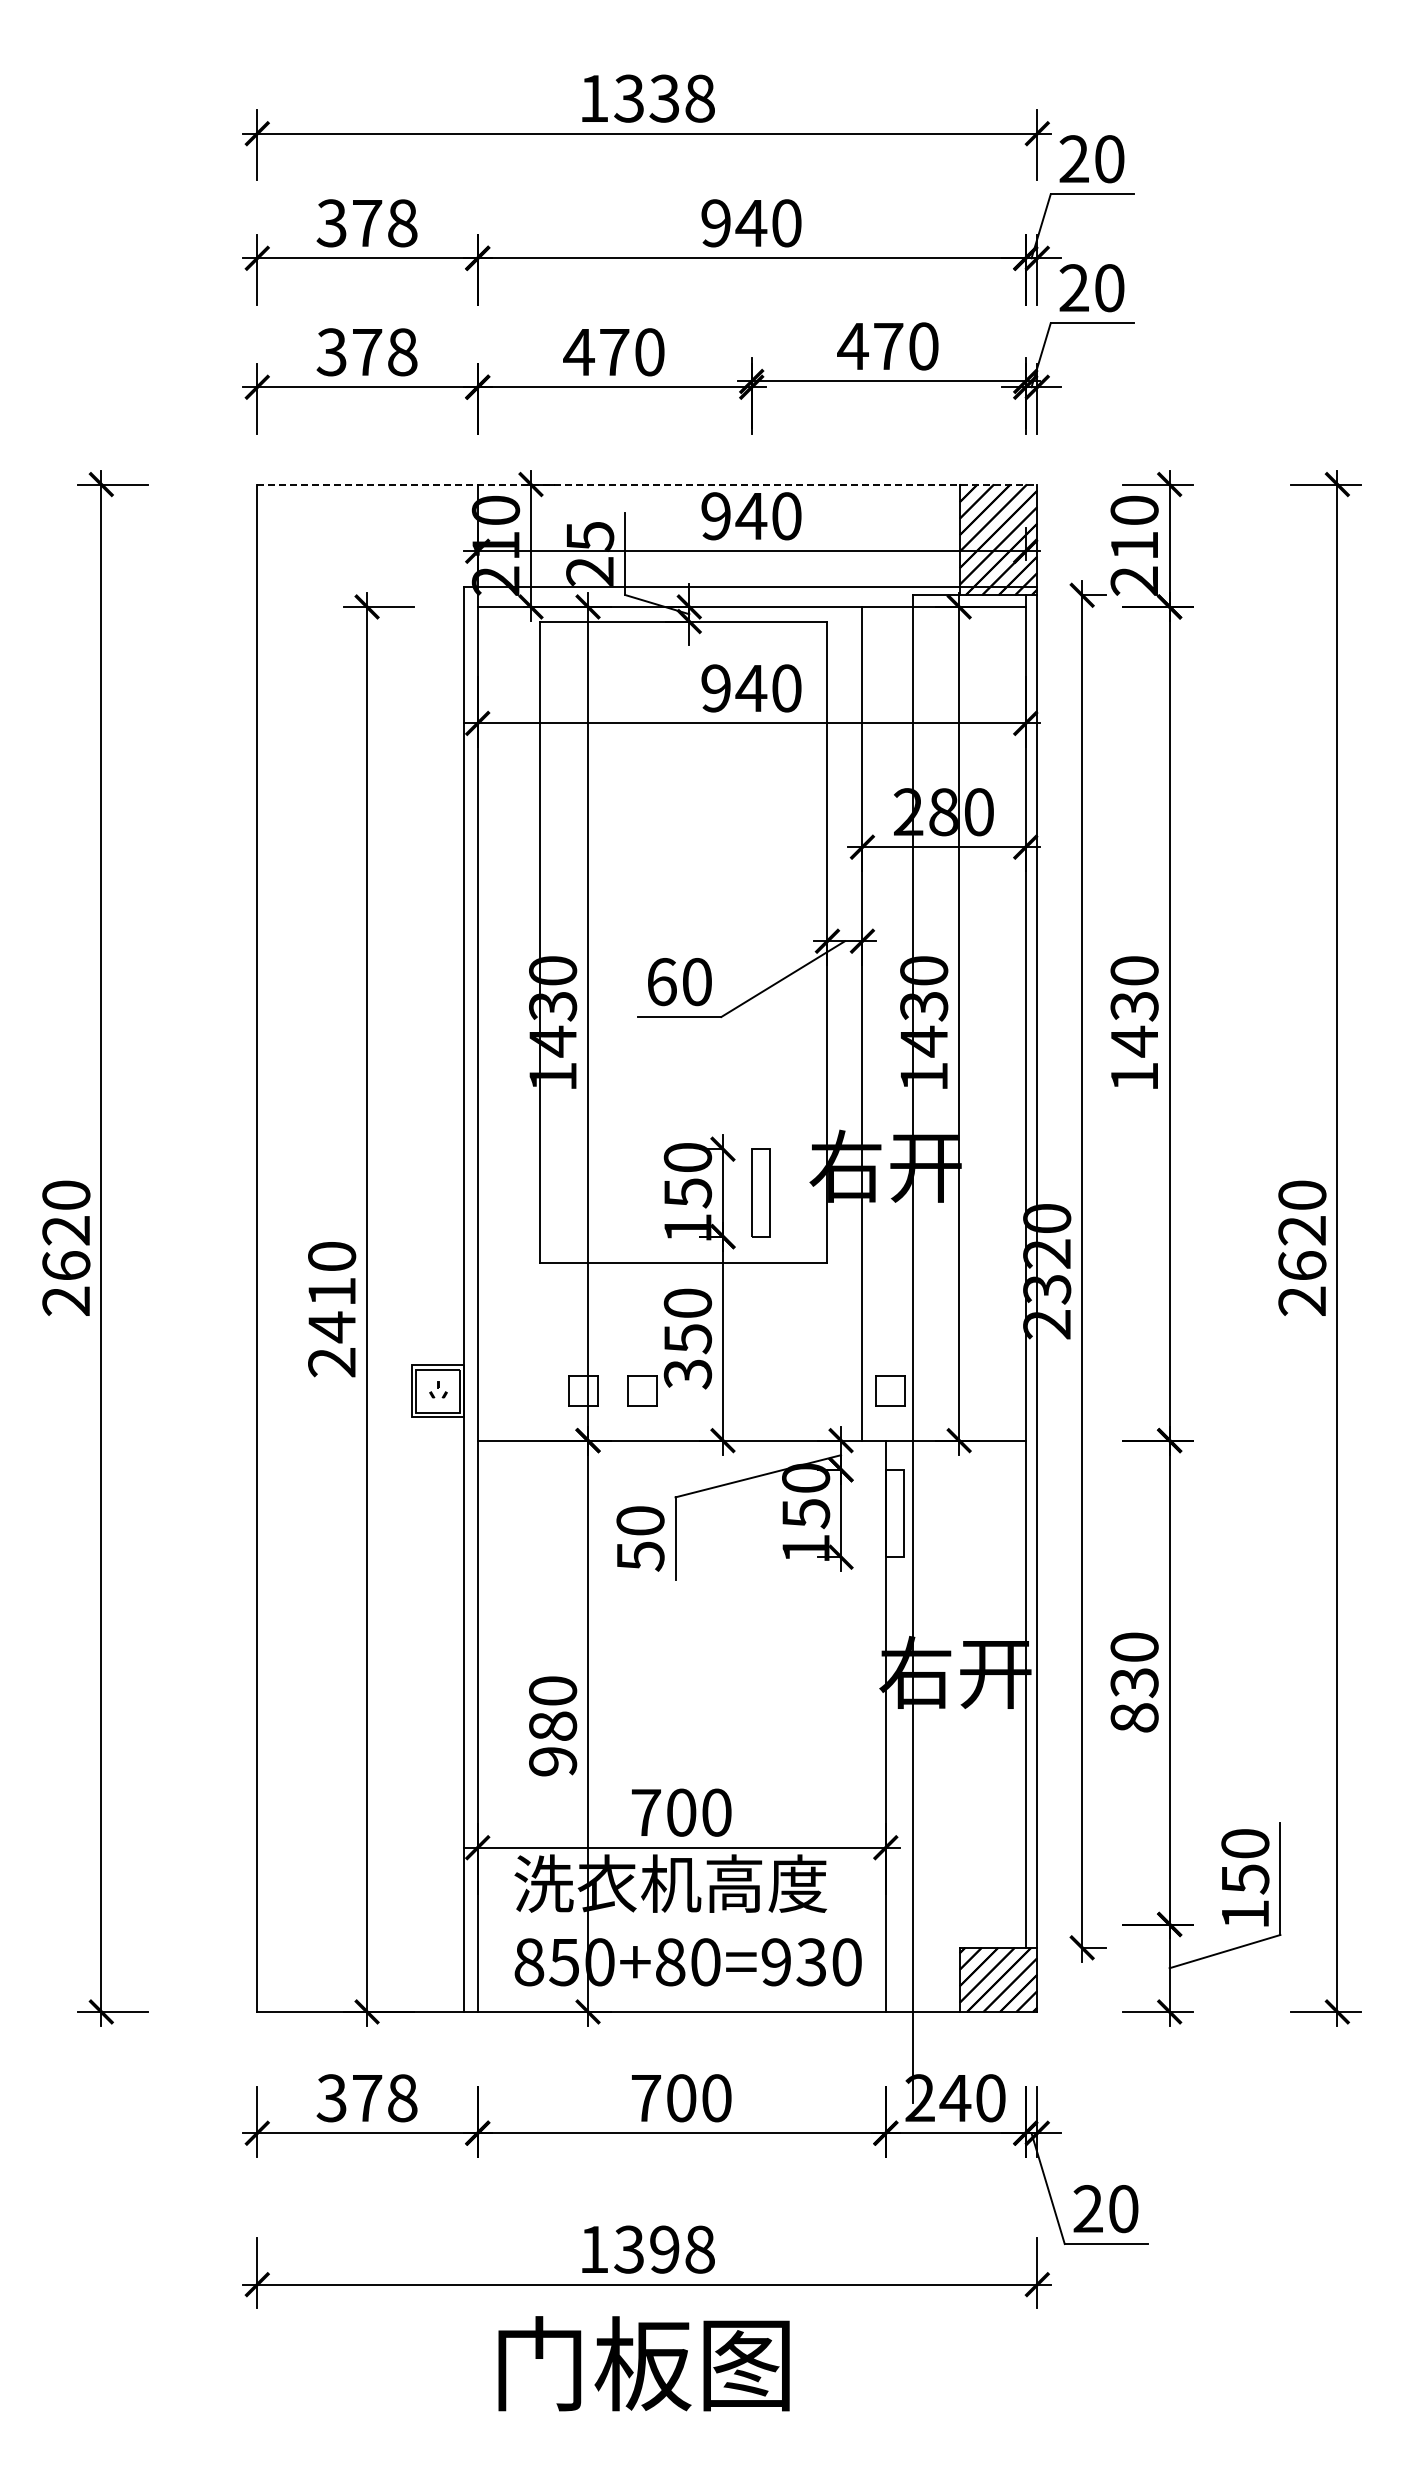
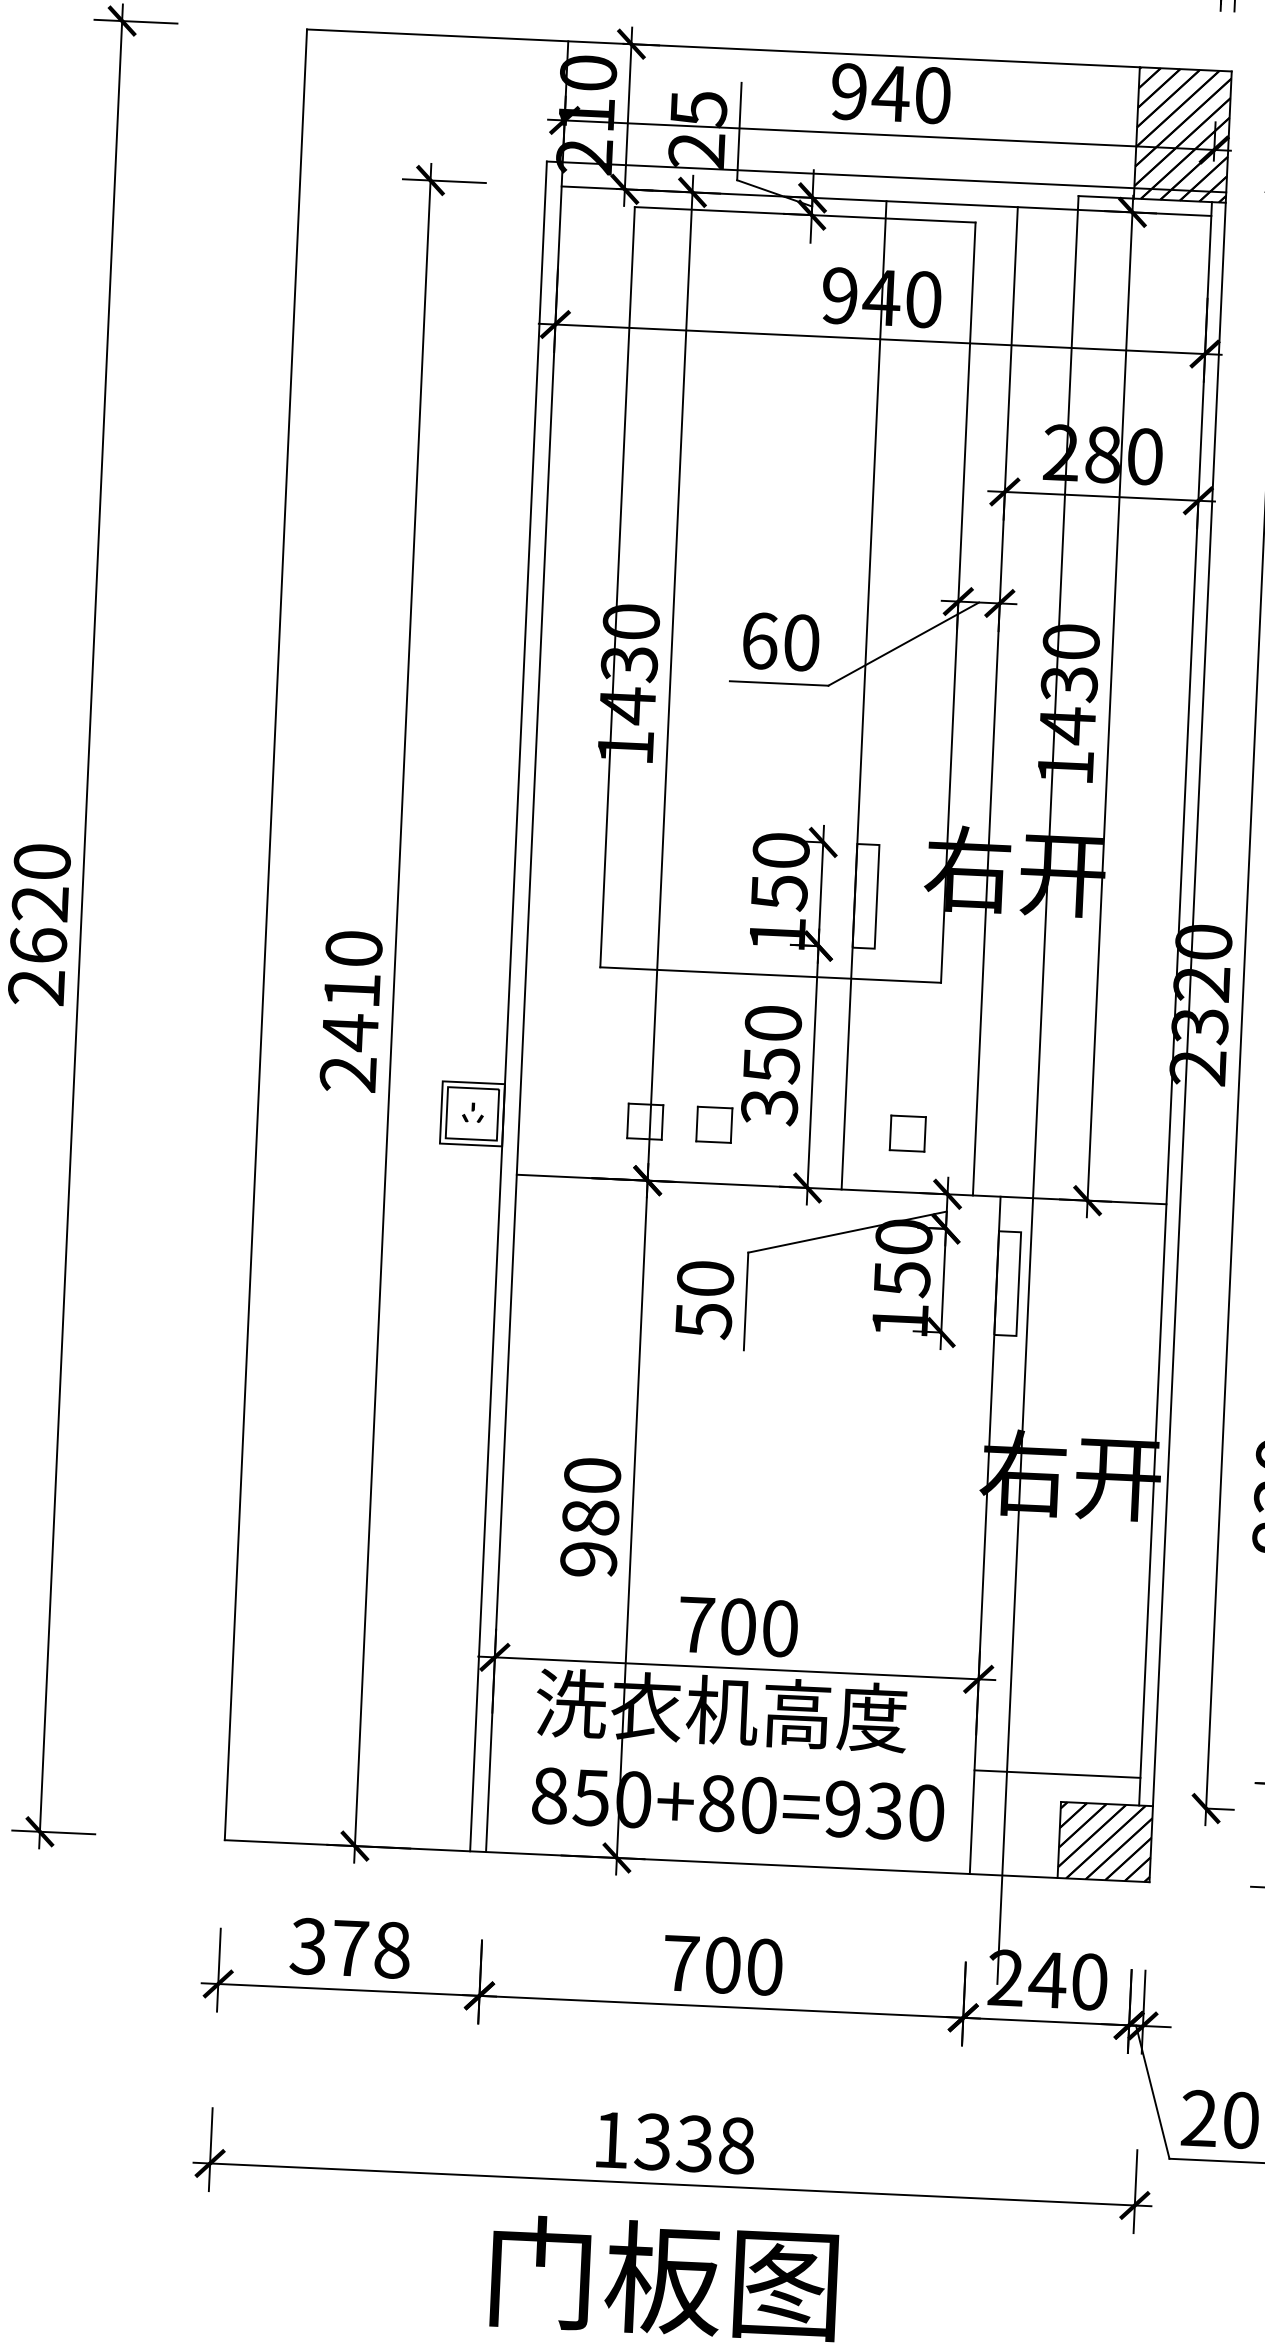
line: (647, 484) -> (769, 50), dashed -> solid
line: (751, 1023) -> (863, 695), added
part: (890, 1390) -> (908, 1132), moved
line: (955, 1924) -> (1057, 1774), added
text: (664, 2249) -> (694, 2143), 1398 -> 1338

